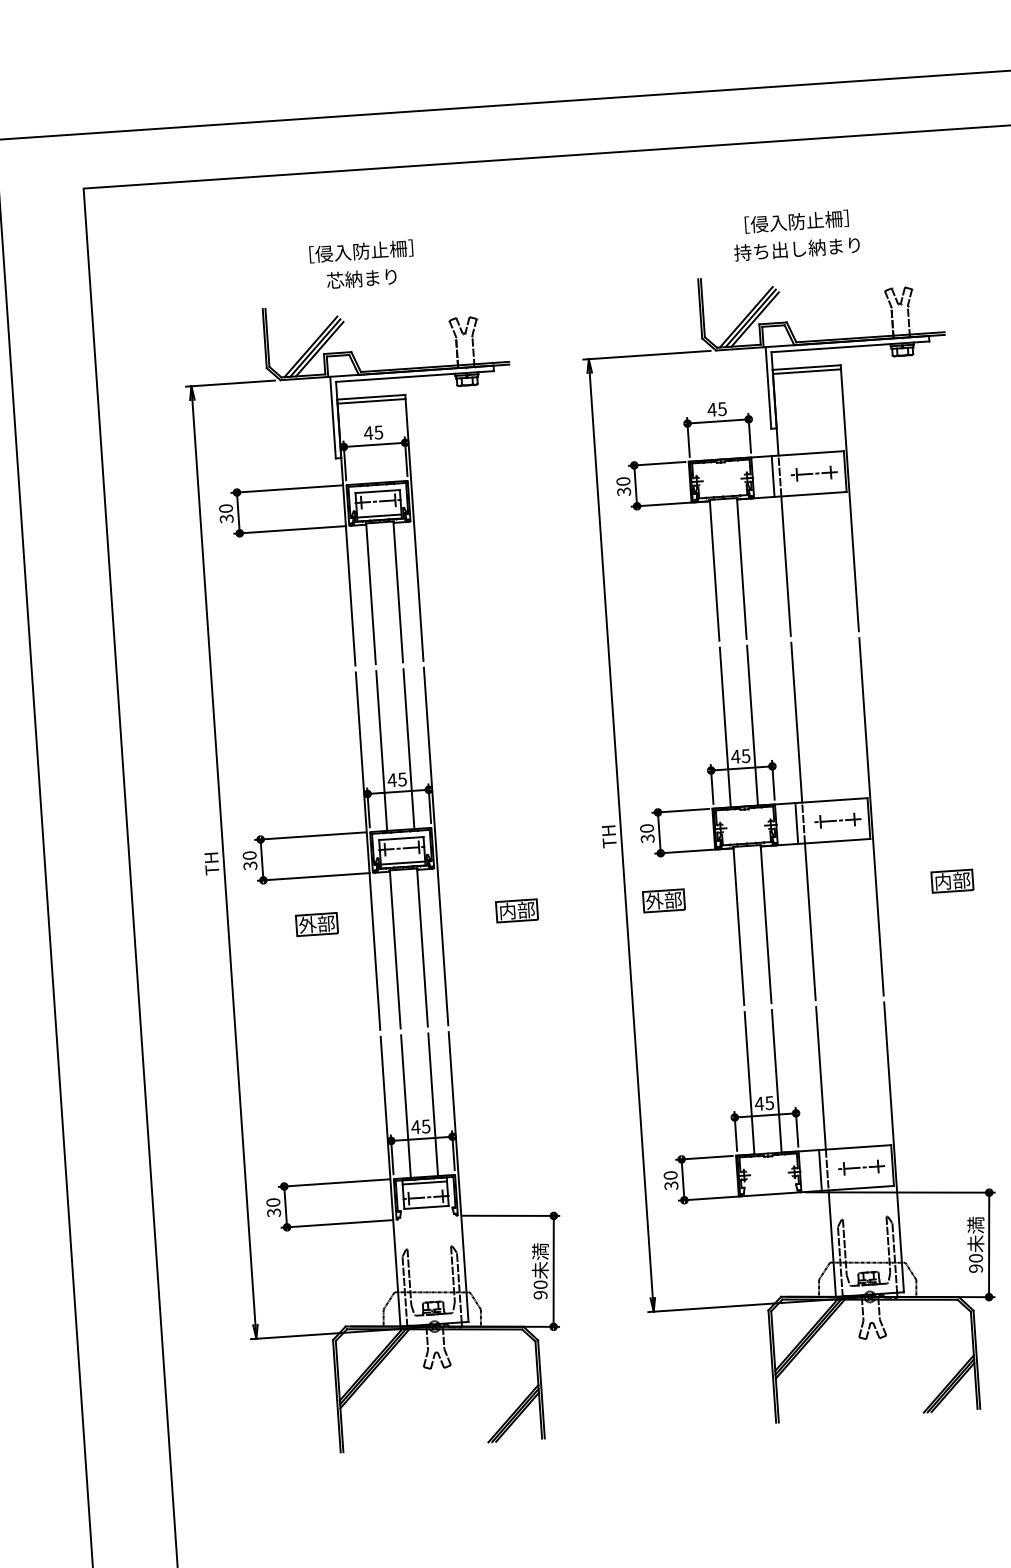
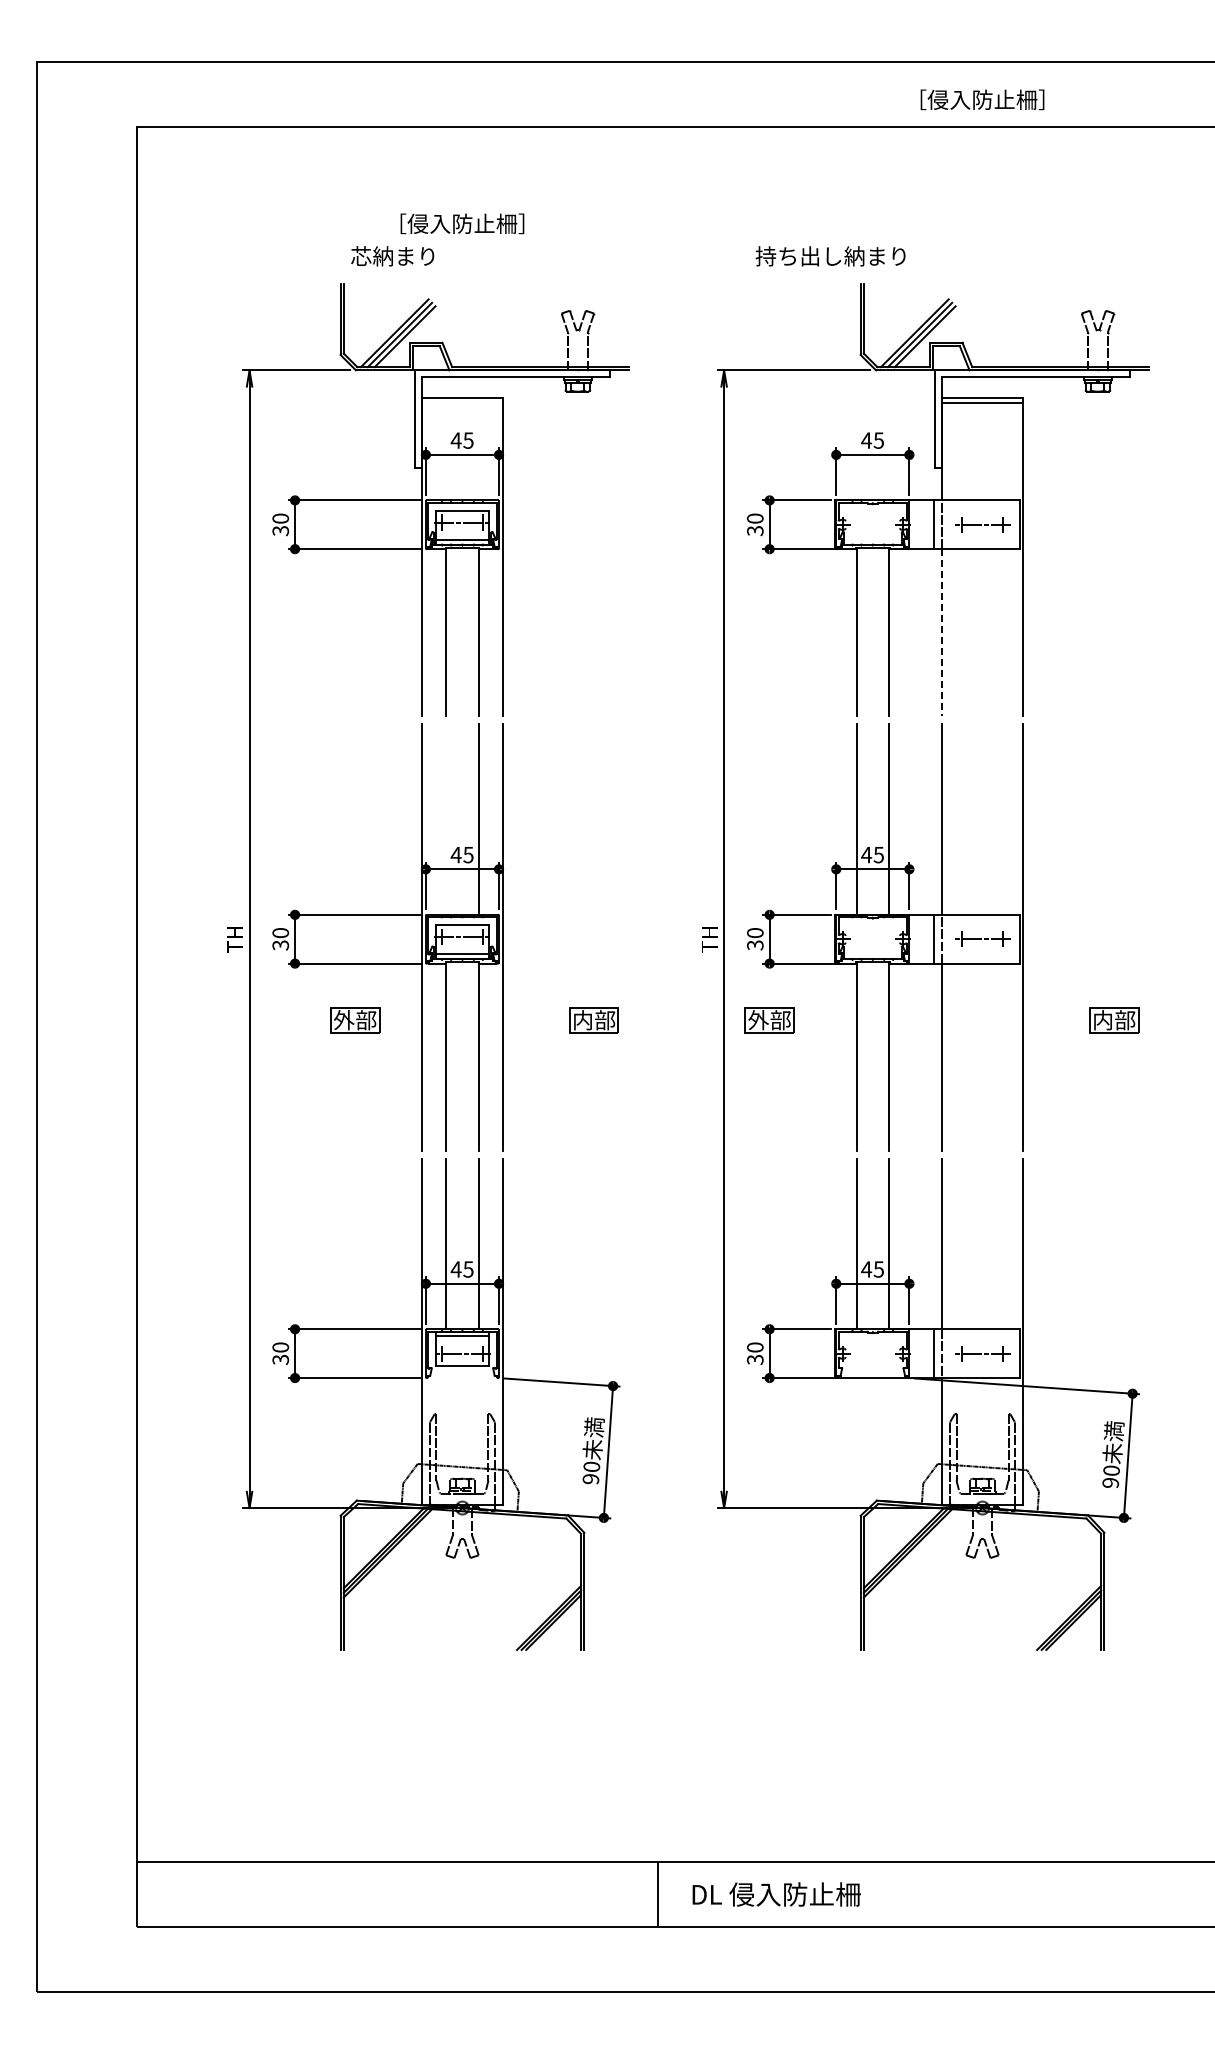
text: (796, 221) -> (982, 99), moved
text: (796, 249) -> (830, 256), moved
text: (361, 278) -> (392, 256), moved
line: (371, 401) -> (462, 402), removed
line: (785, 566) -> (941, 632), solid -> dashed
line: (381, 750) -> (446, 818), removed

